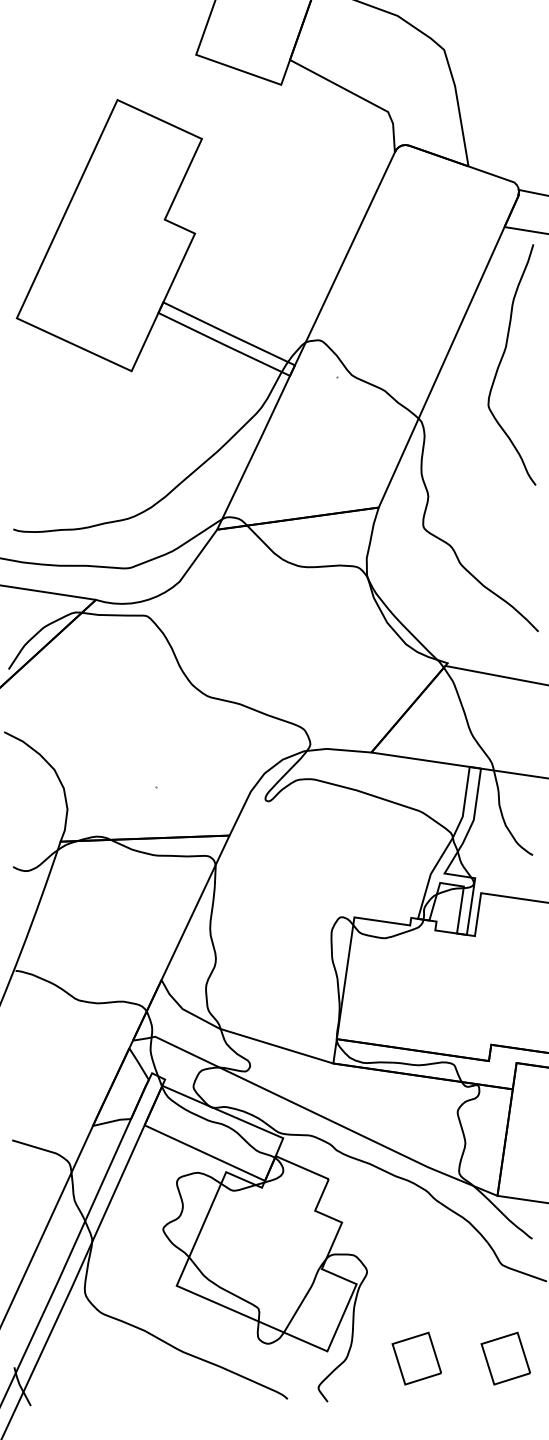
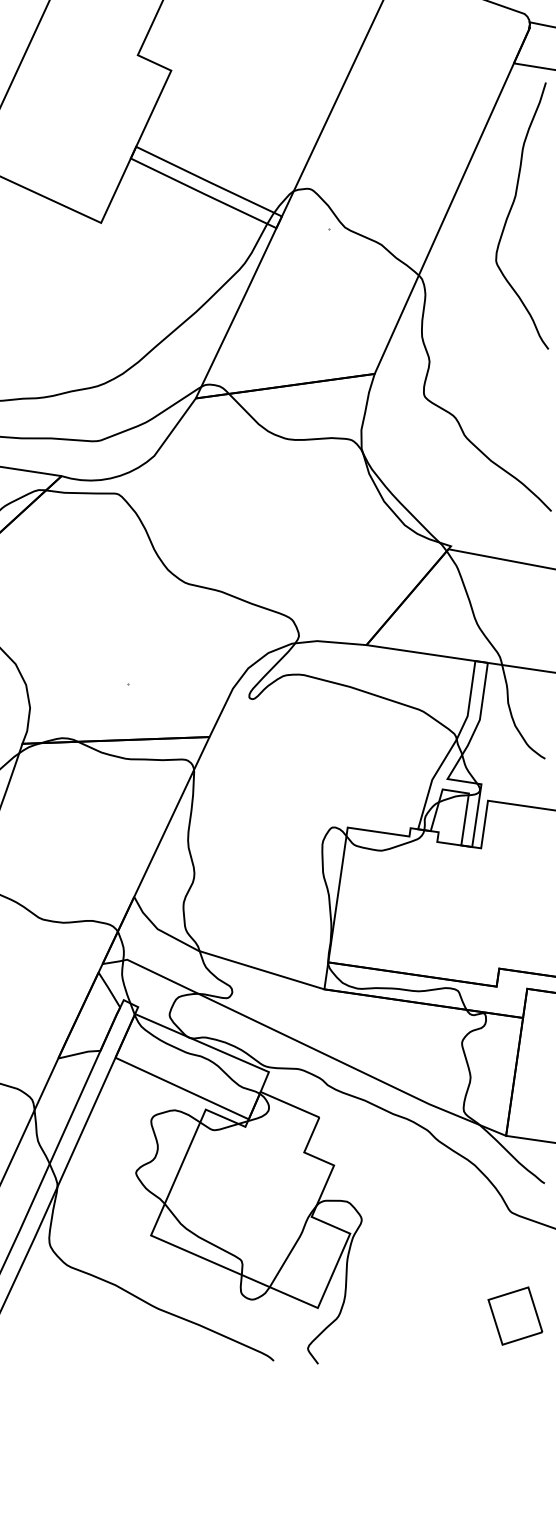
part: (416, 1358) -> (416, 1315), removed

